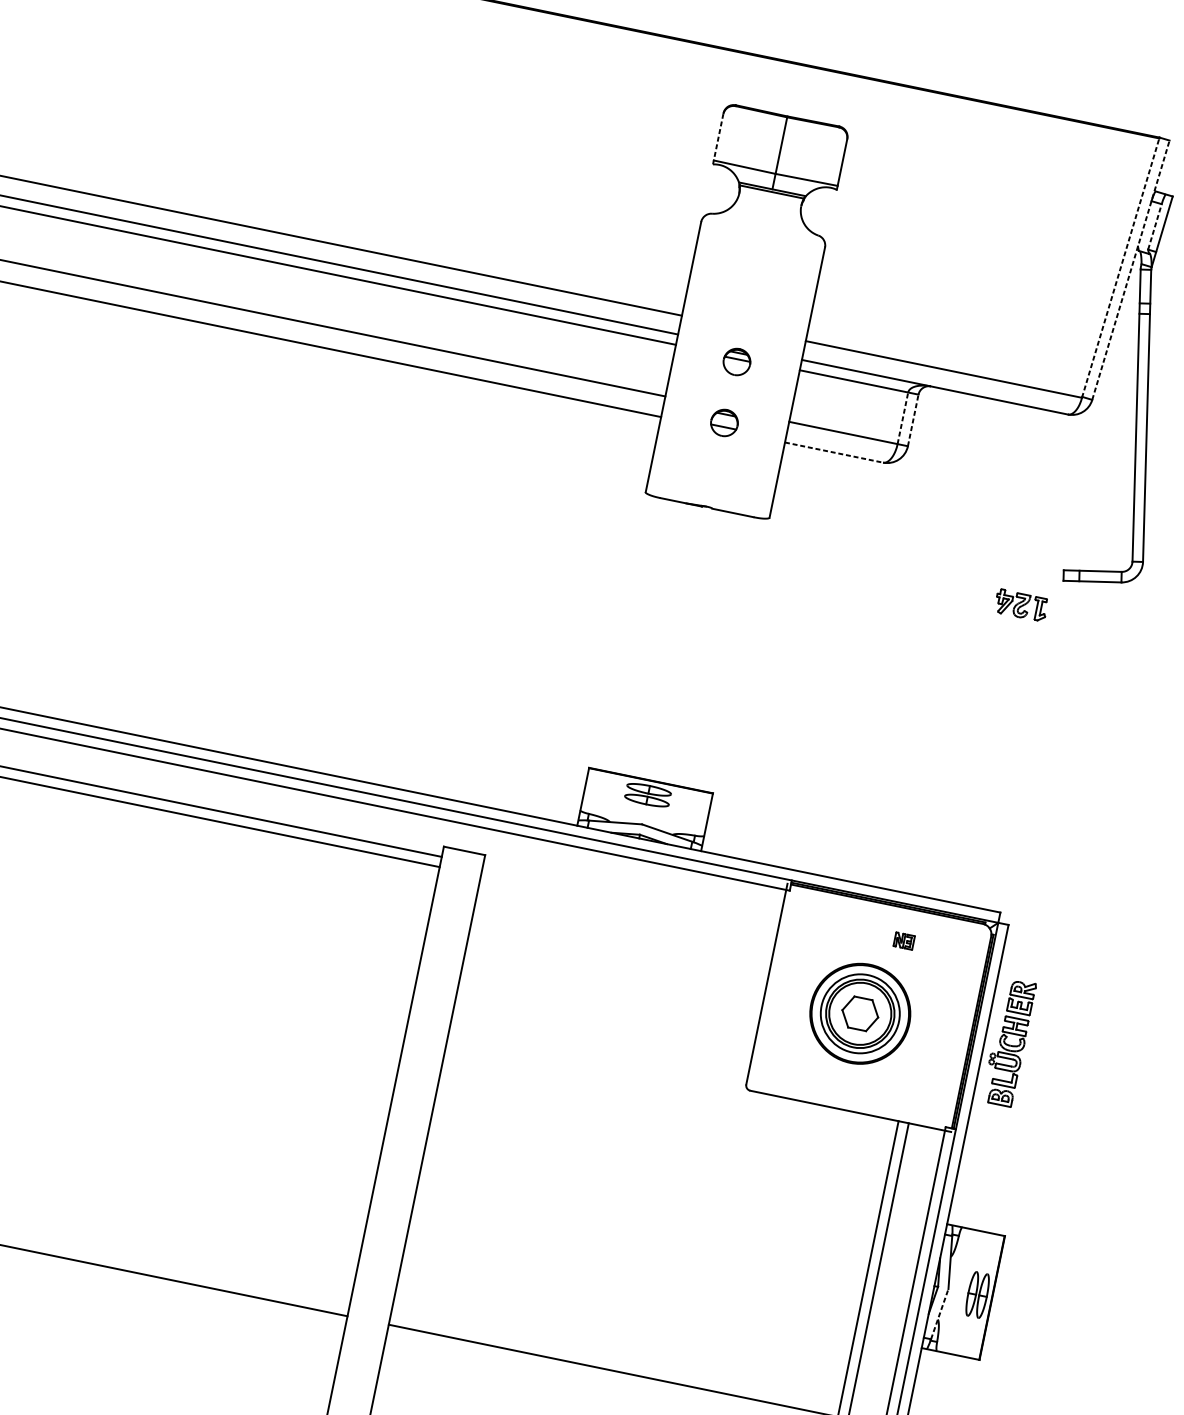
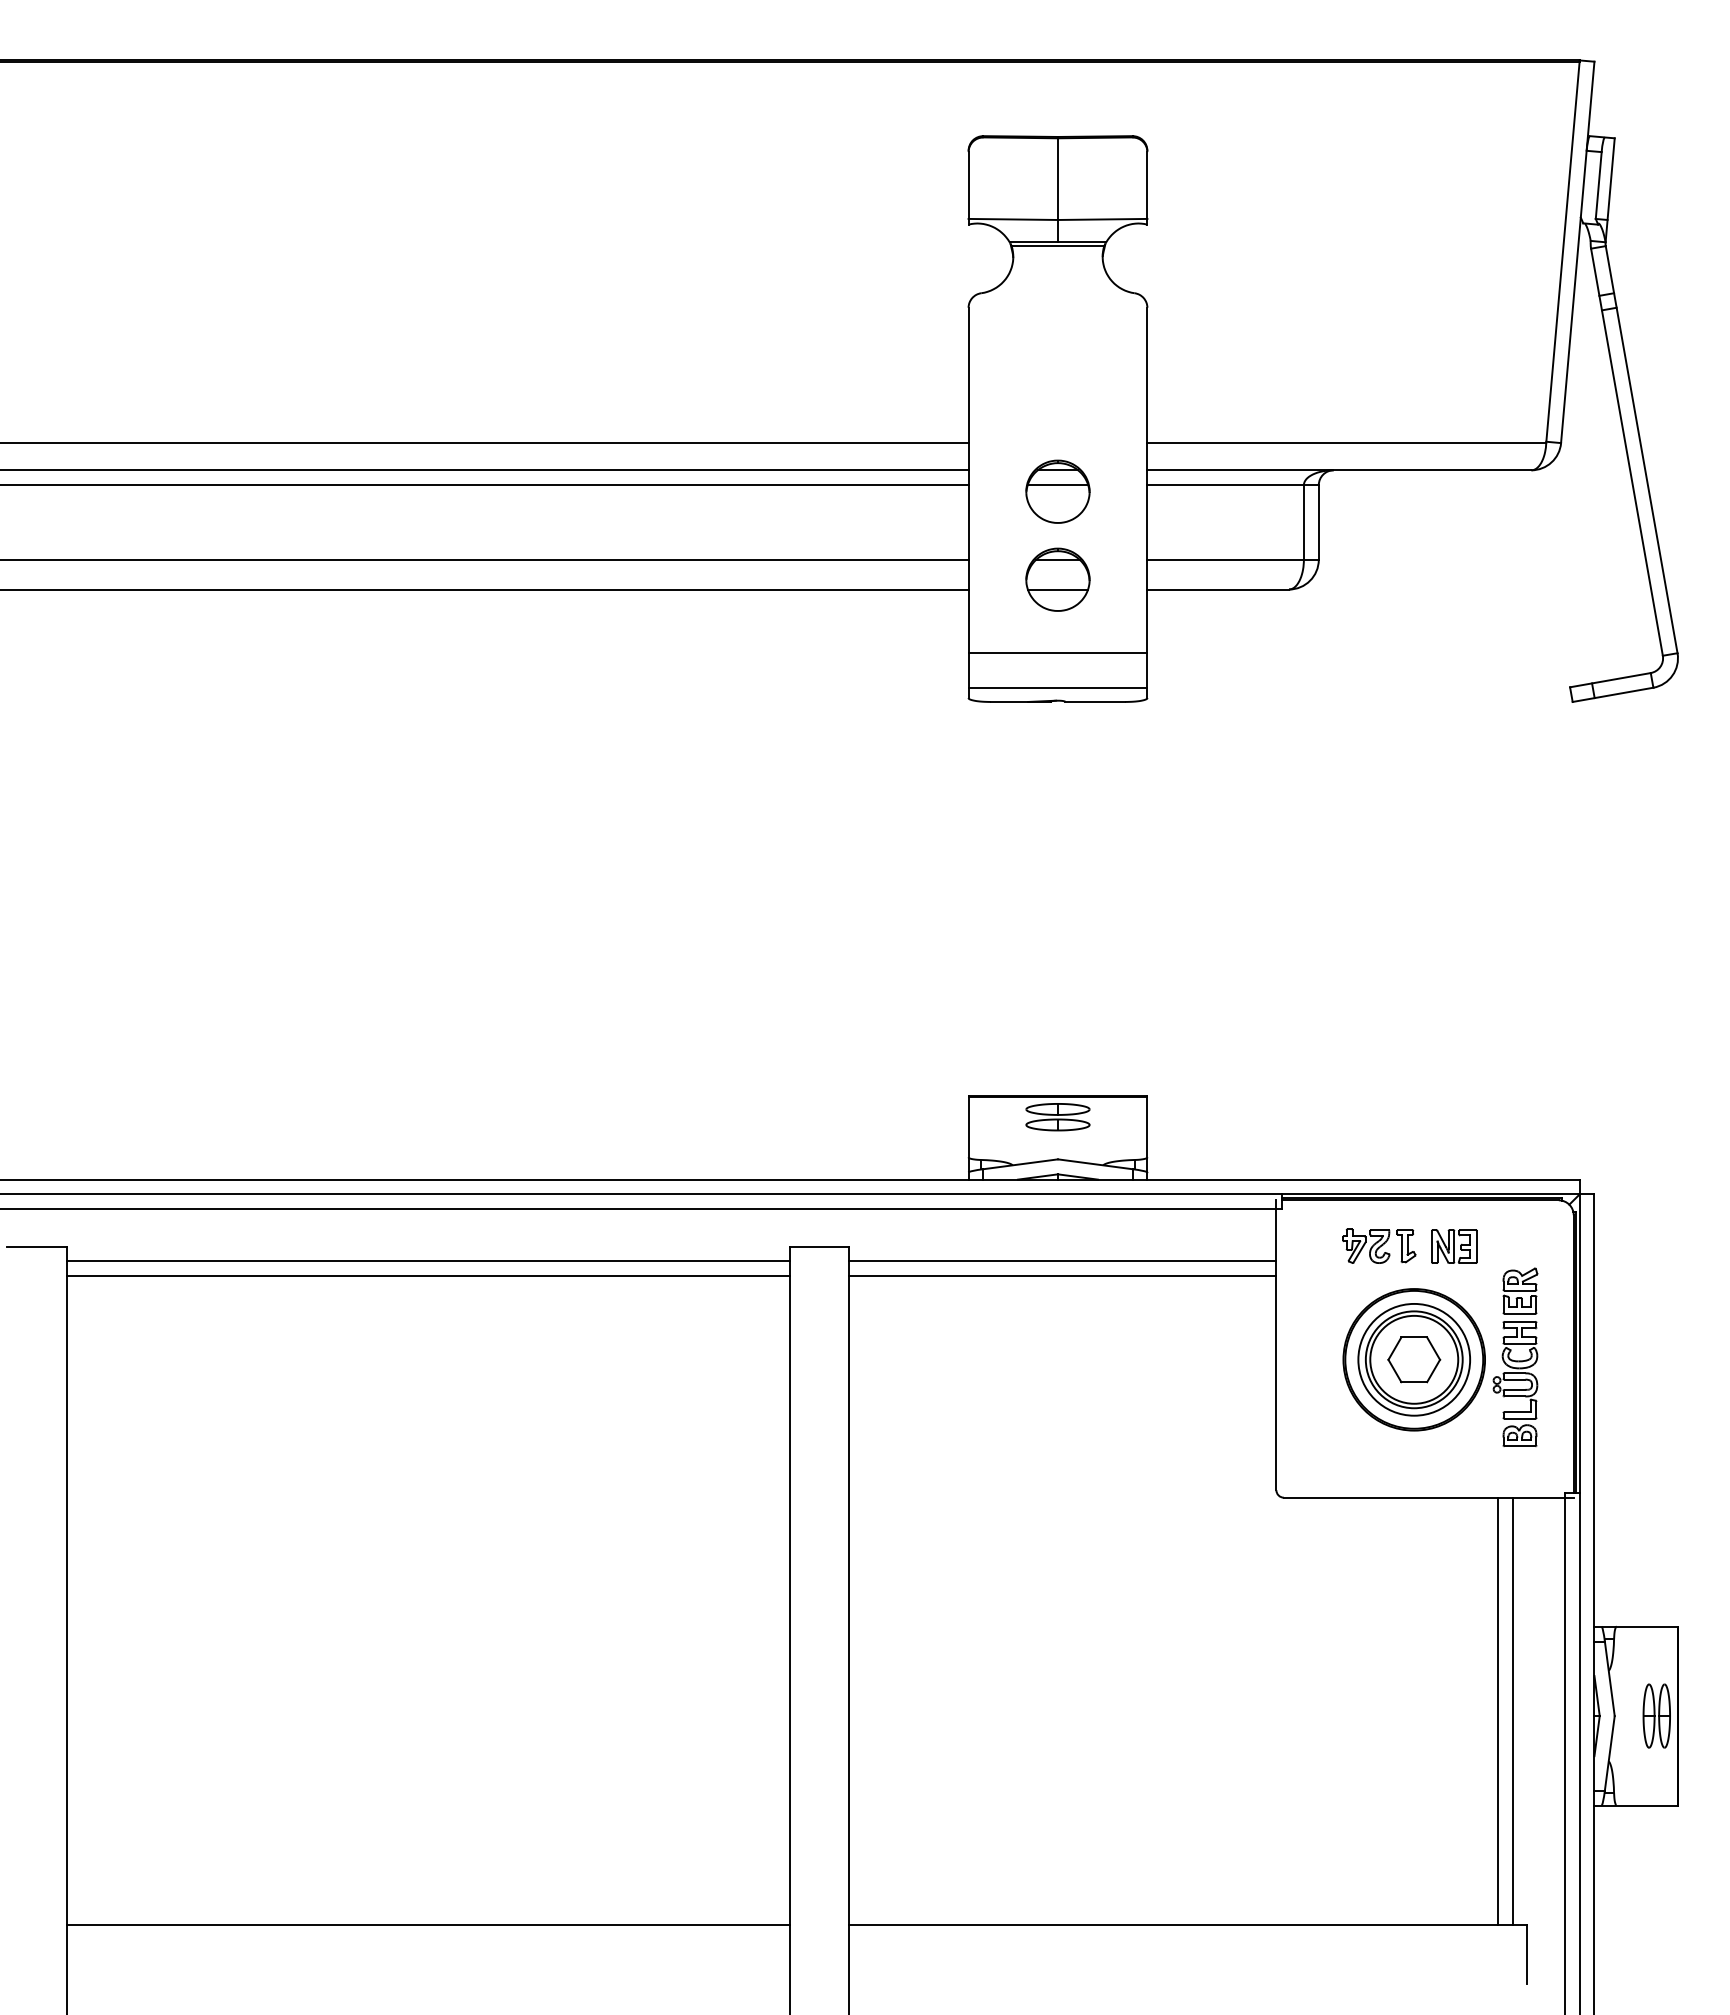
line: (718, 138) -> (968, 187), dashed -> solid
line: (1154, 226) -> (1598, 185), dashed -> solid
line: (1120, 267) -> (1562, 251), dashed -> solid
line: (1130, 269) -> (1577, 251), dashed -> solid
part: (736, 361) -> (1057, 491), size x1.67
line: (902, 417) -> (1303, 521), dashed -> solid
line: (913, 419) -> (1318, 521), dashed -> solid
part: (724, 422) -> (1057, 579), size x1.67
line: (834, 452) -> (1218, 589), dashed -> solid
line: (713, 474) -> (1057, 653), added
line: (708, 497) -> (1057, 687), added
part: (1021, 605) -> (1379, 1245), moved
line: (630, 895) -> (1062, 1261), added
line: (628, 906) -> (1062, 1276), added
part: (904, 941) -> (1454, 1246), size x1.67
part: (1009, 1041) -> (1515, 1356), moved
line: (939, 1314) -> (1609, 1753), dashed -> solid

